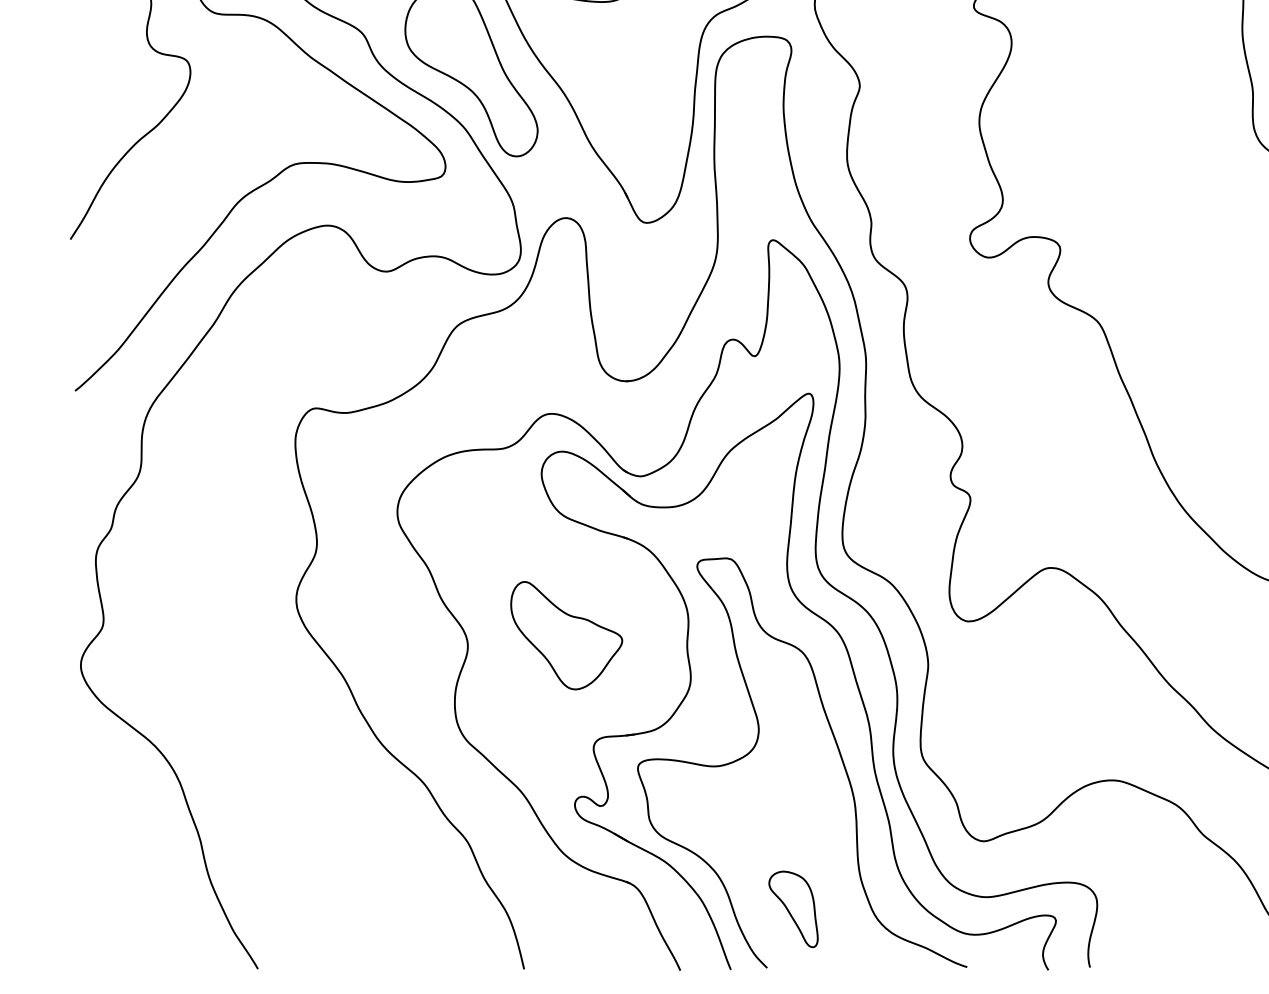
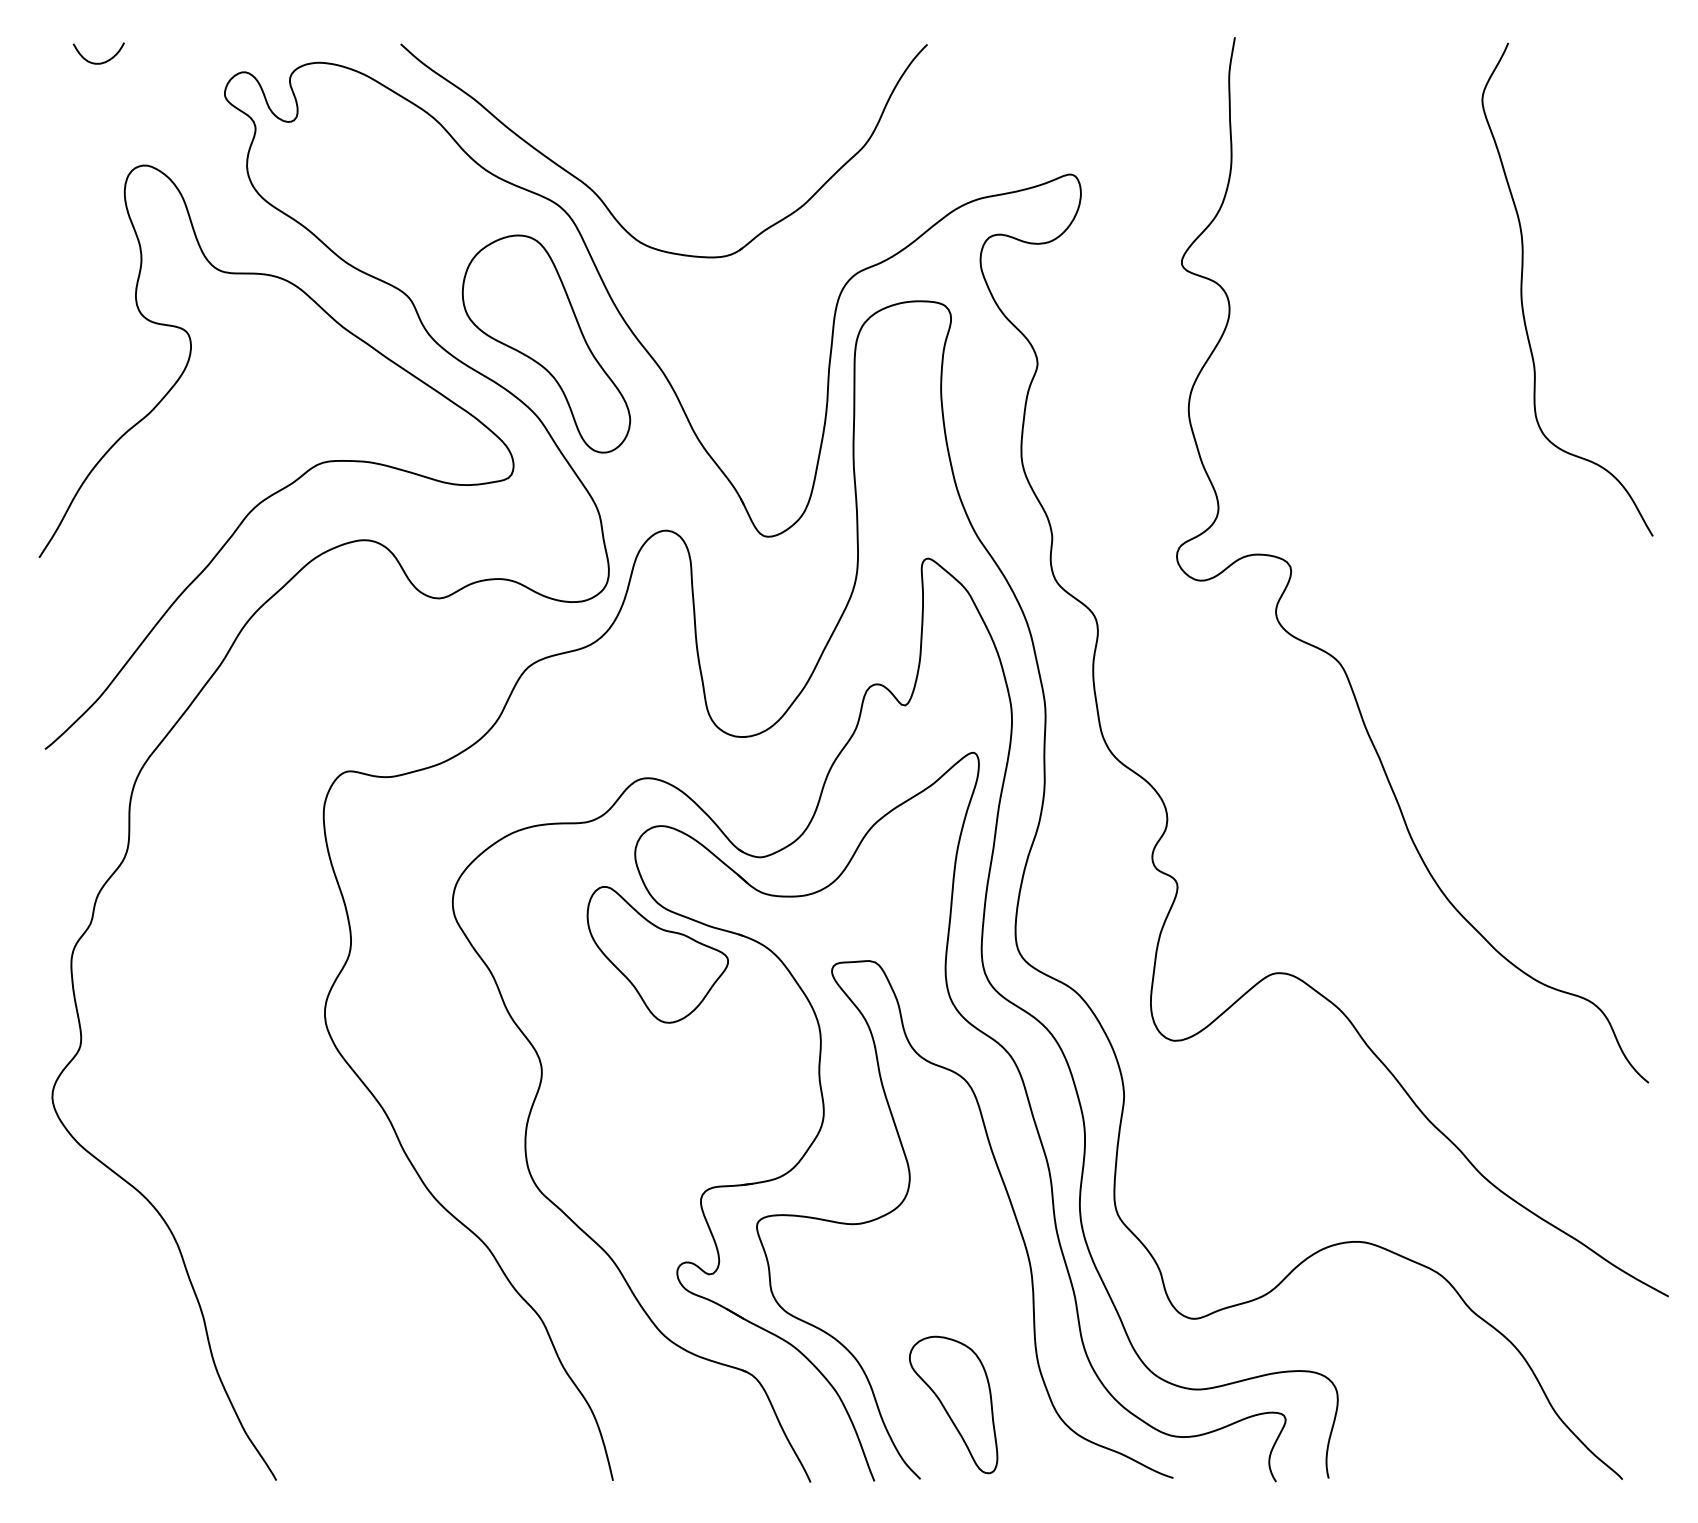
part: (566, 635) -> (657, 954), moved
part: (793, 909) -> (953, 1404), size x1.43

